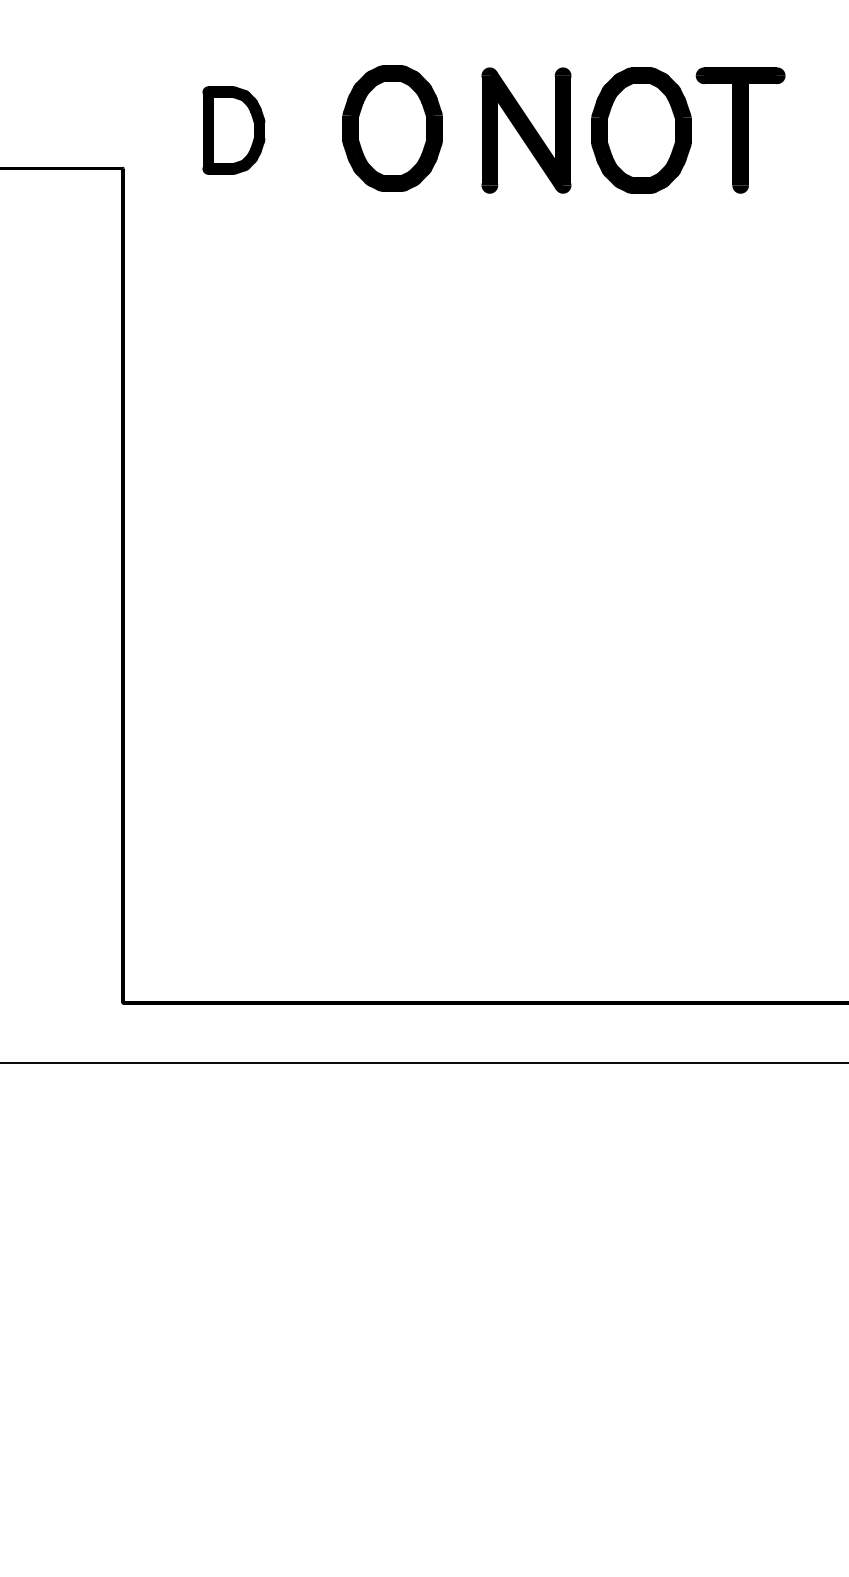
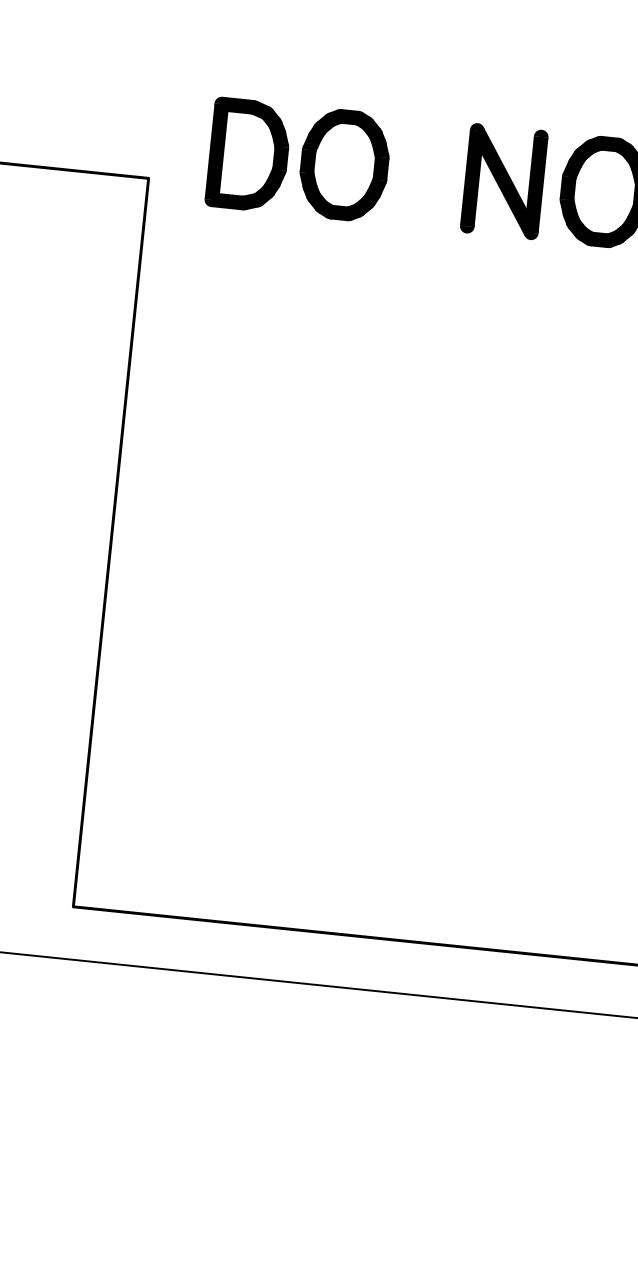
part: (392, 128) -> (344, 165), moved
part: (233, 130) -> (248, 155), size x1.43

